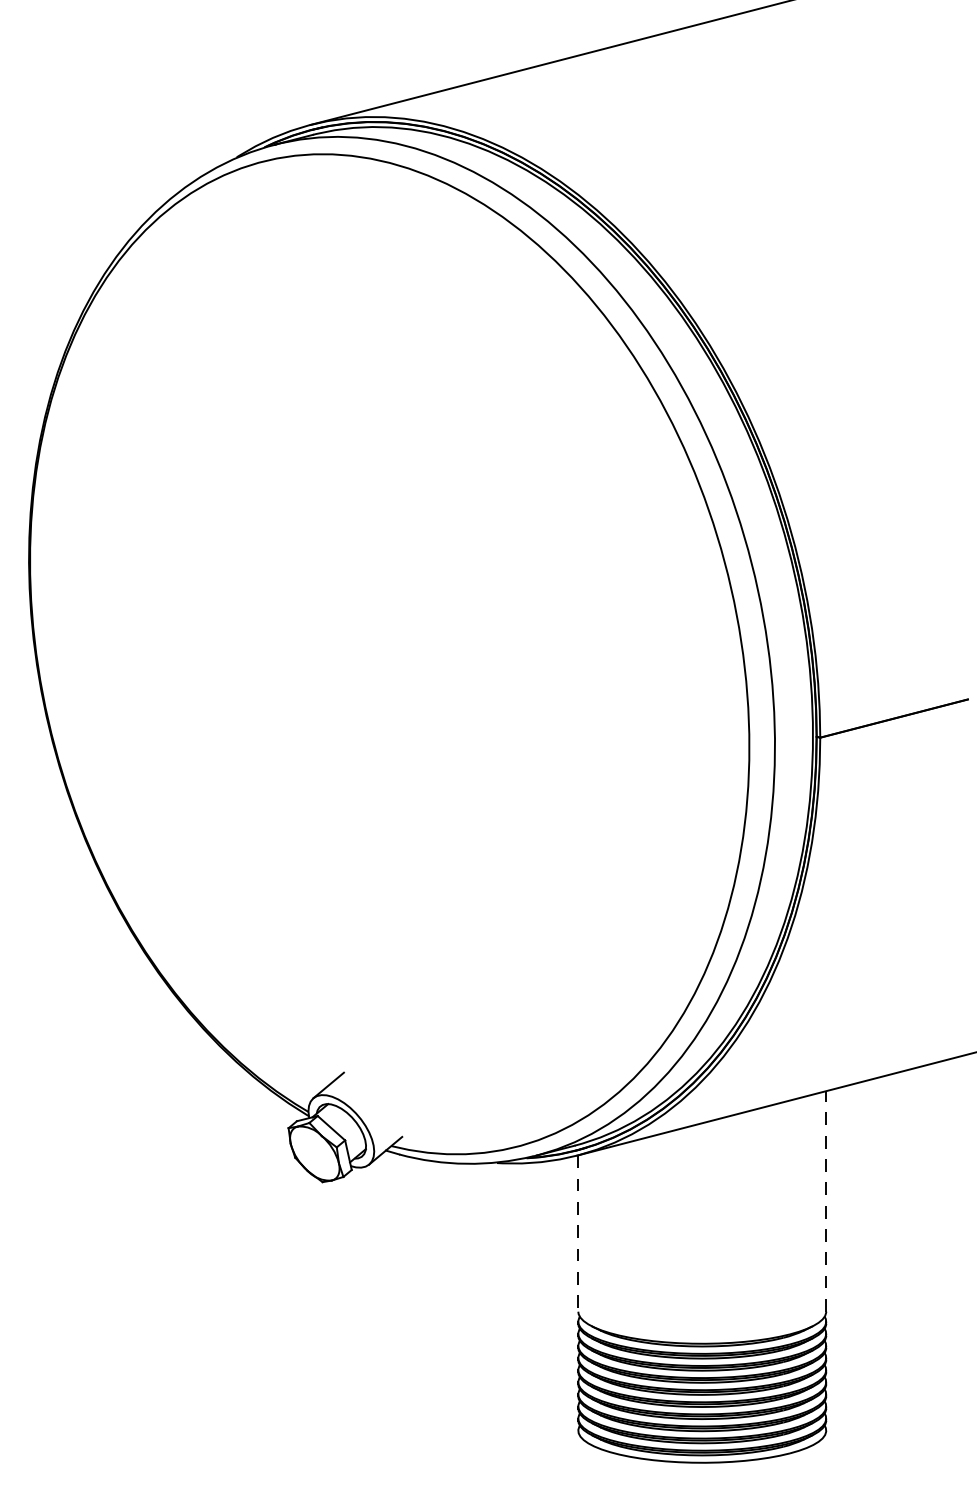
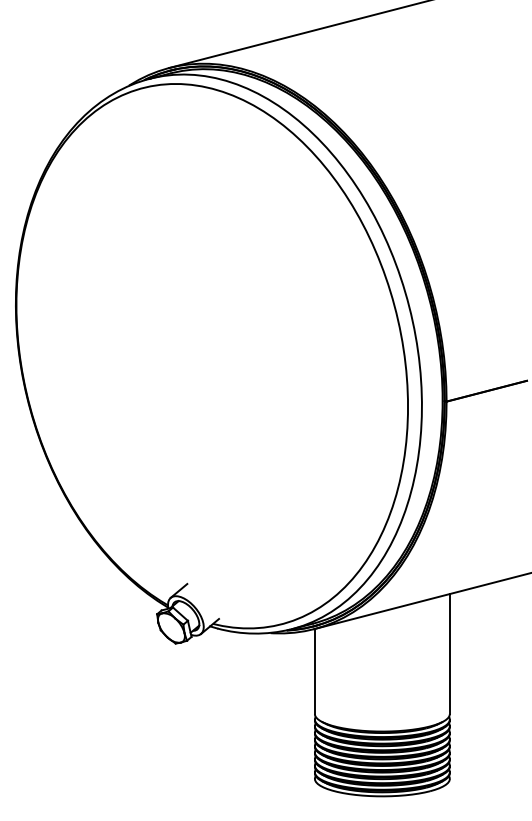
line: (825, 1200) -> (449, 653), dashed -> solid
line: (577, 1233) -> (314, 671), dashed -> solid

